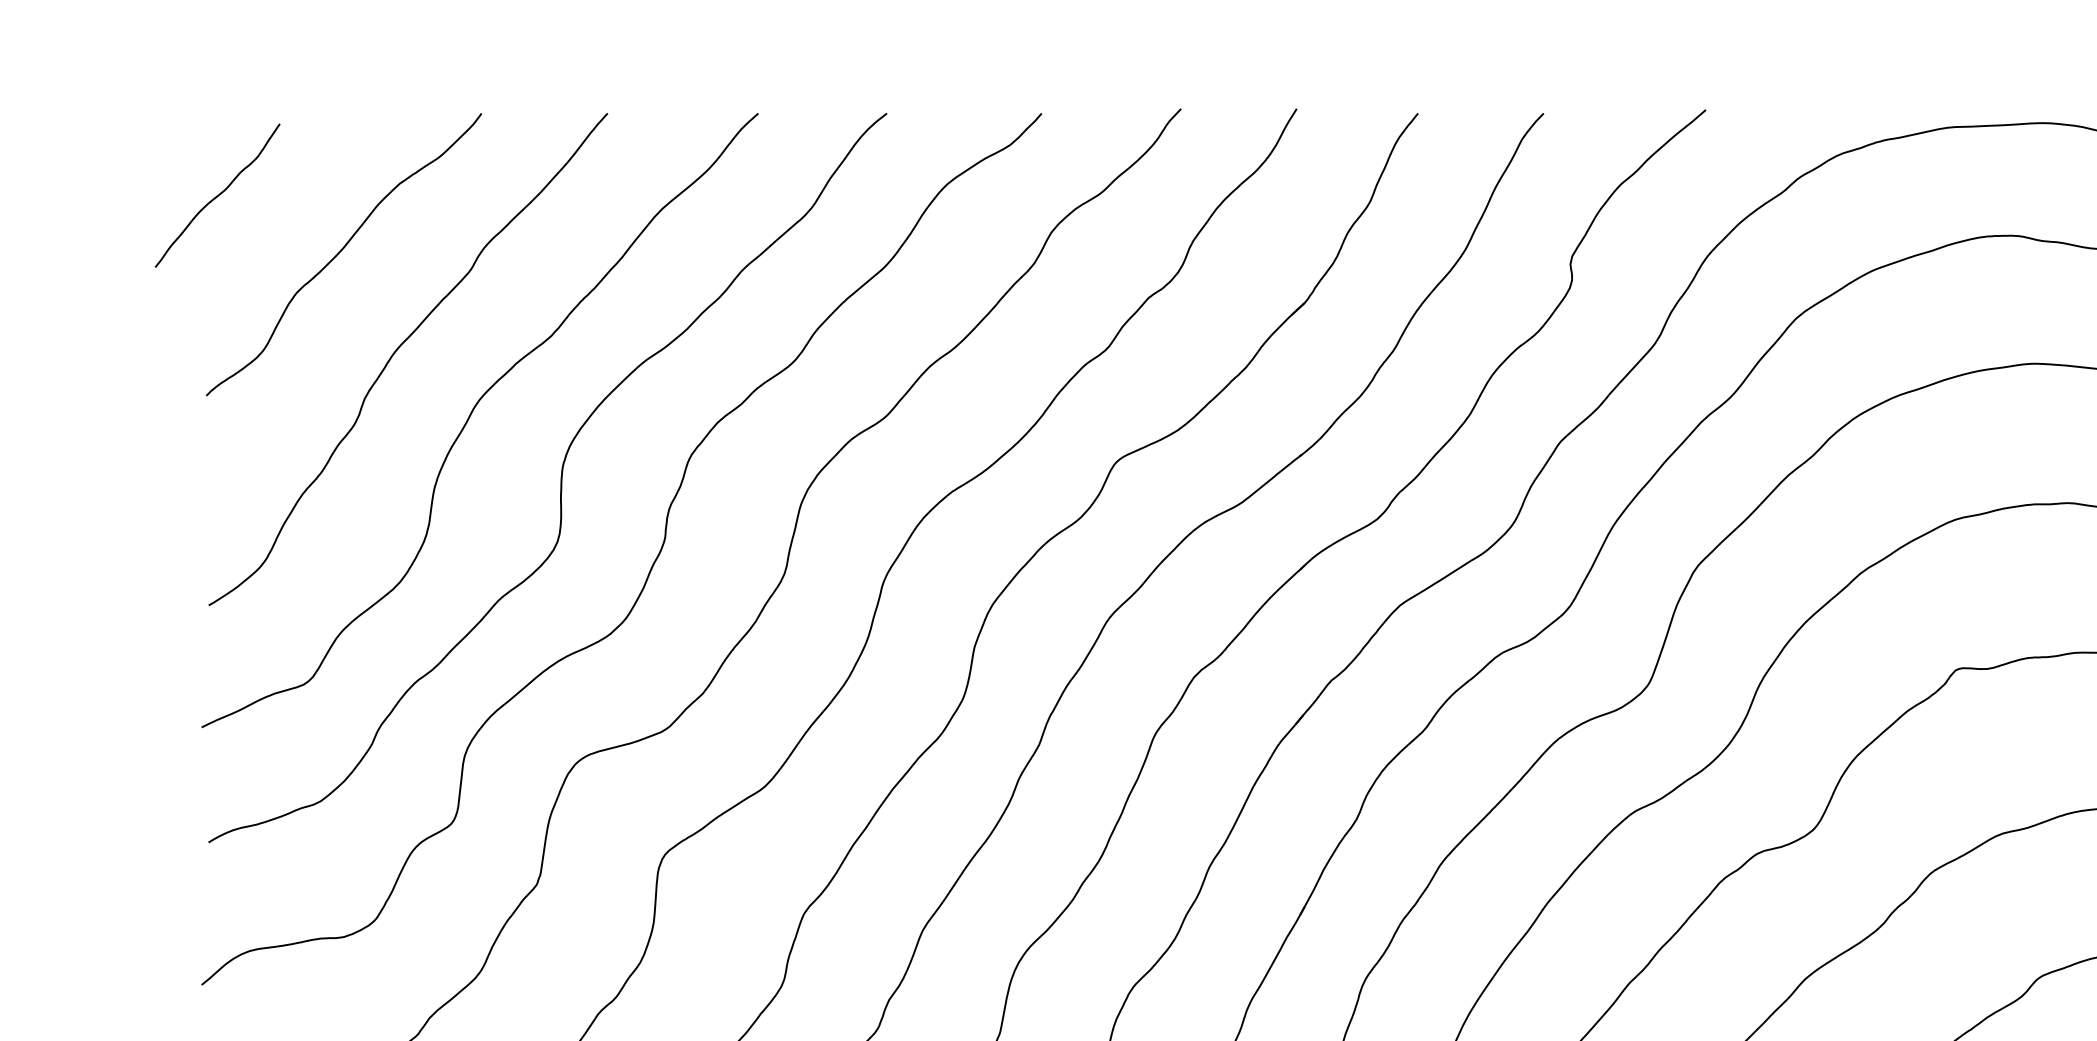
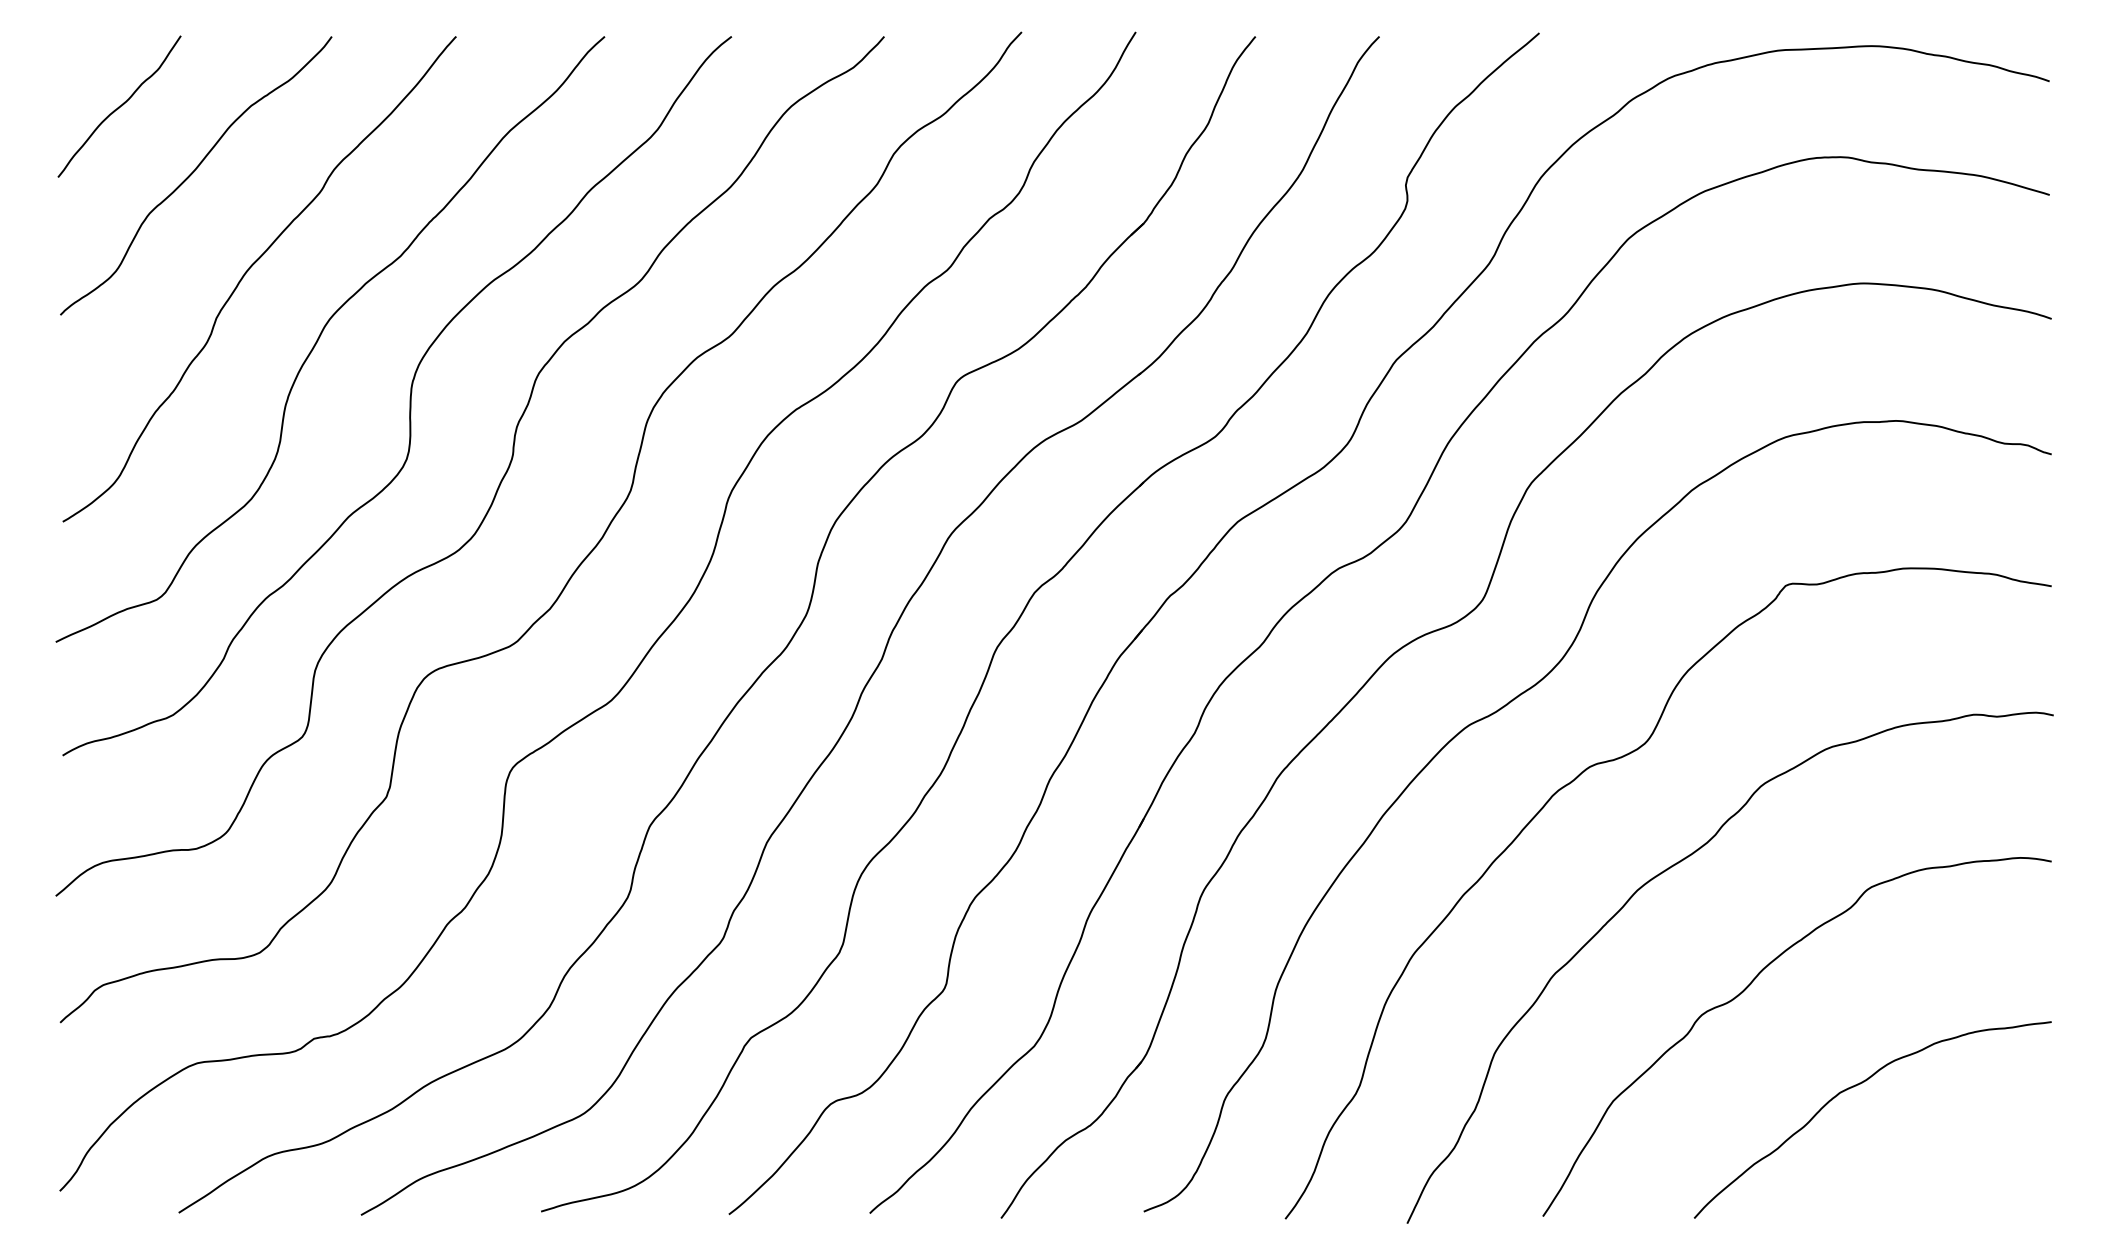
curve: (217, 195) -> (119, 106), moved

